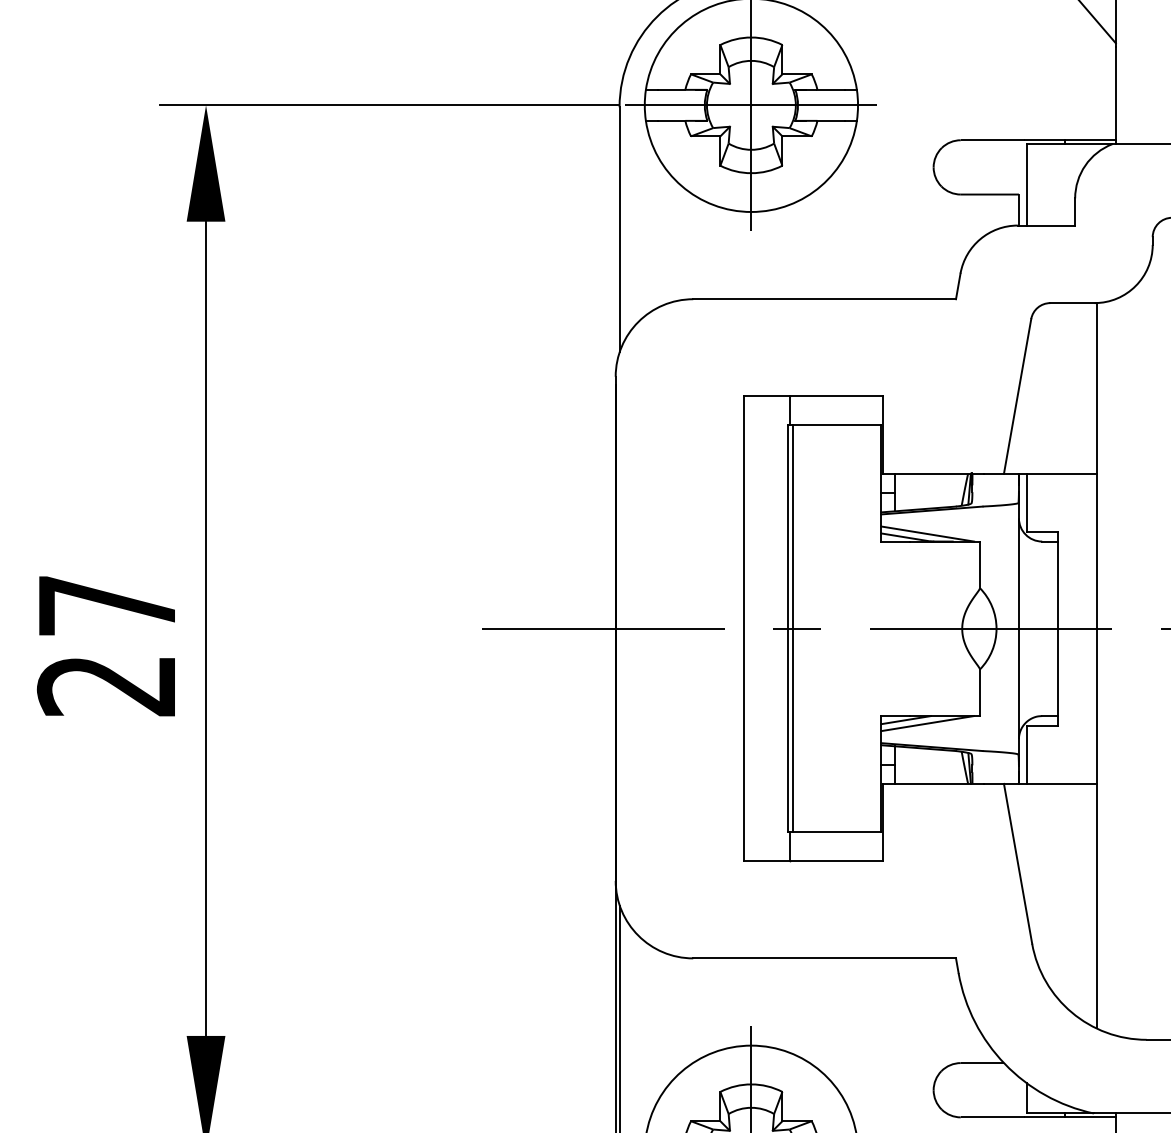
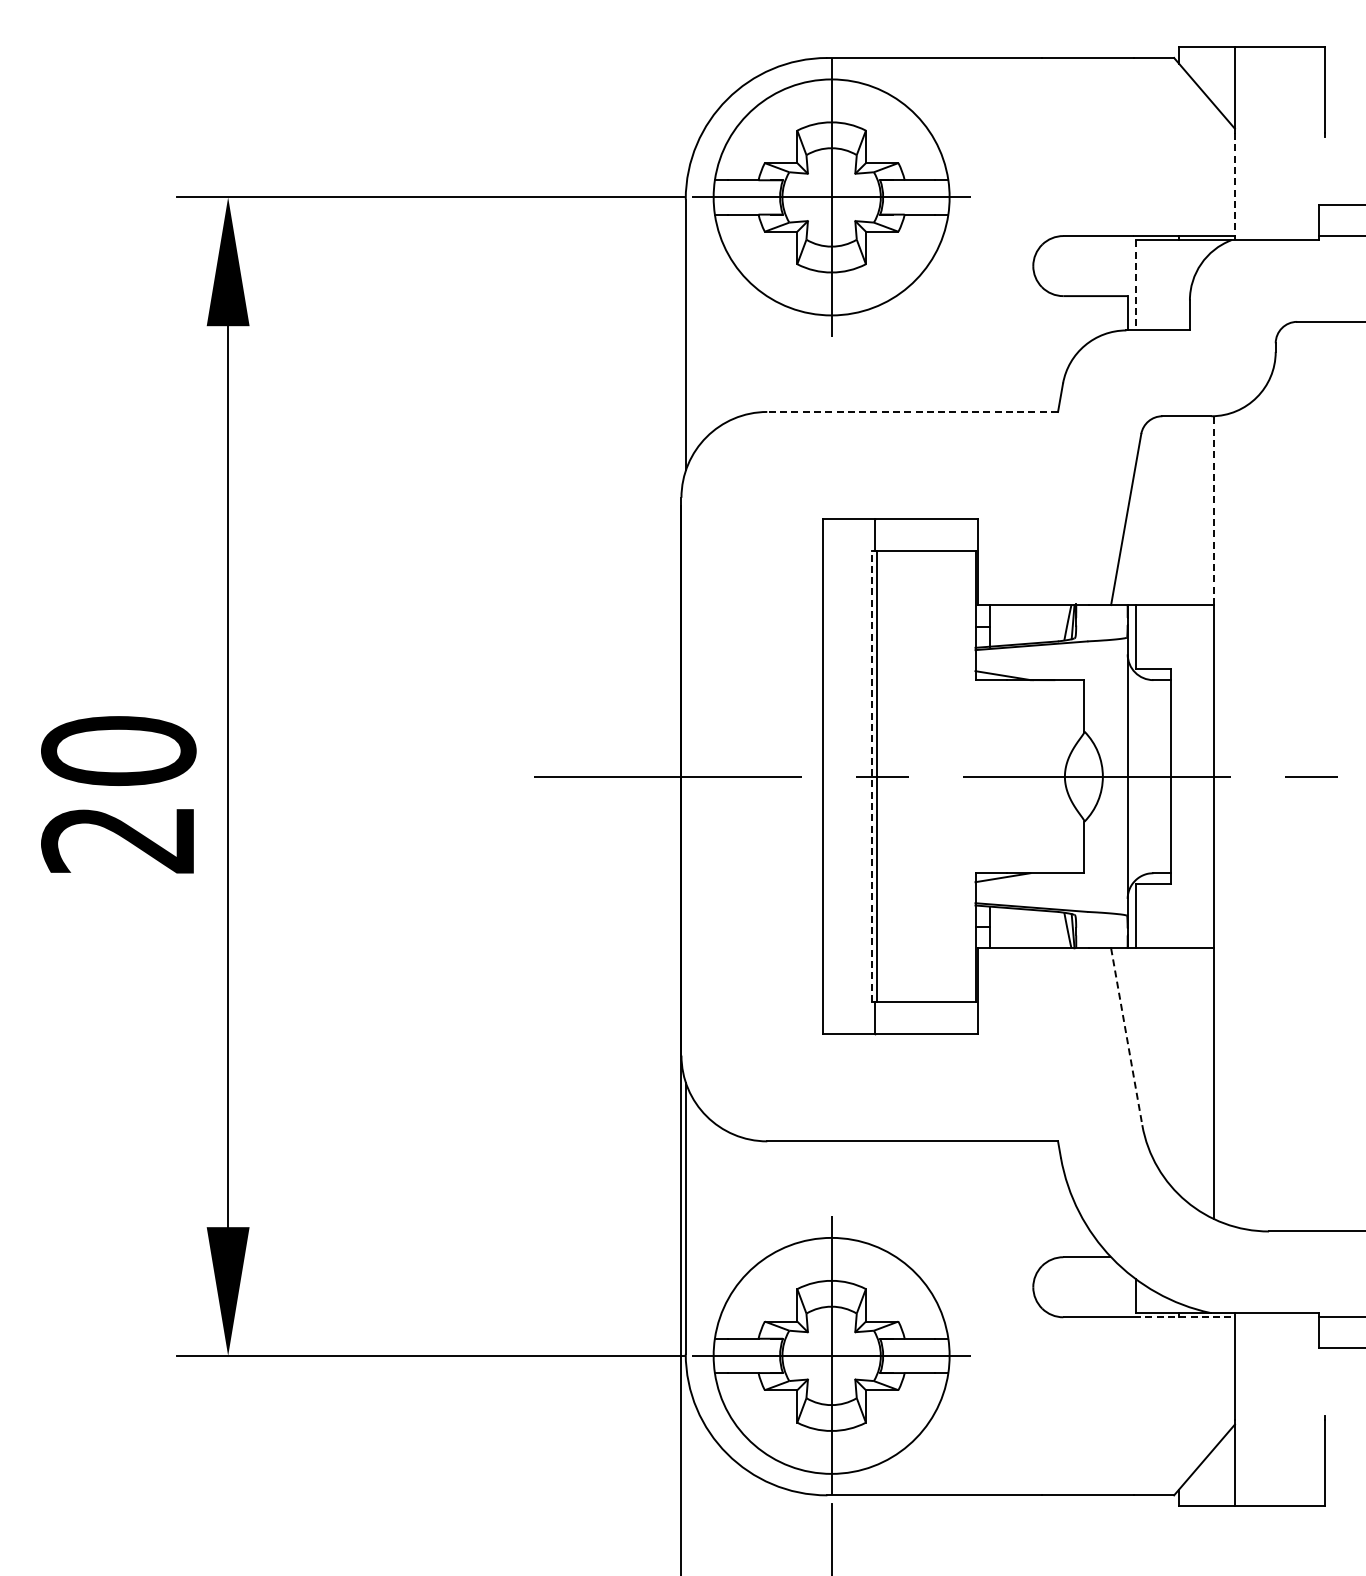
line: (1115, 95) -> (1234, 186), solid -> dashed
line: (1026, 184) -> (1136, 285), solid -> dashed
line: (824, 298) -> (912, 411), solid -> dashed
line: (1096, 388) -> (1213, 510), solid -> dashed
line: (927, 533) -> (1026, 671), removed
text: (106, 605) -> (118, 750), 27 -> 20
line: (788, 628) -> (872, 776), solid -> dashed
line: (927, 723) -> (1026, 881), removed
line: (1017, 863) -> (1126, 1036), solid -> dashed
line: (1071, 1117) -> (1185, 1317), solid -> dashed

